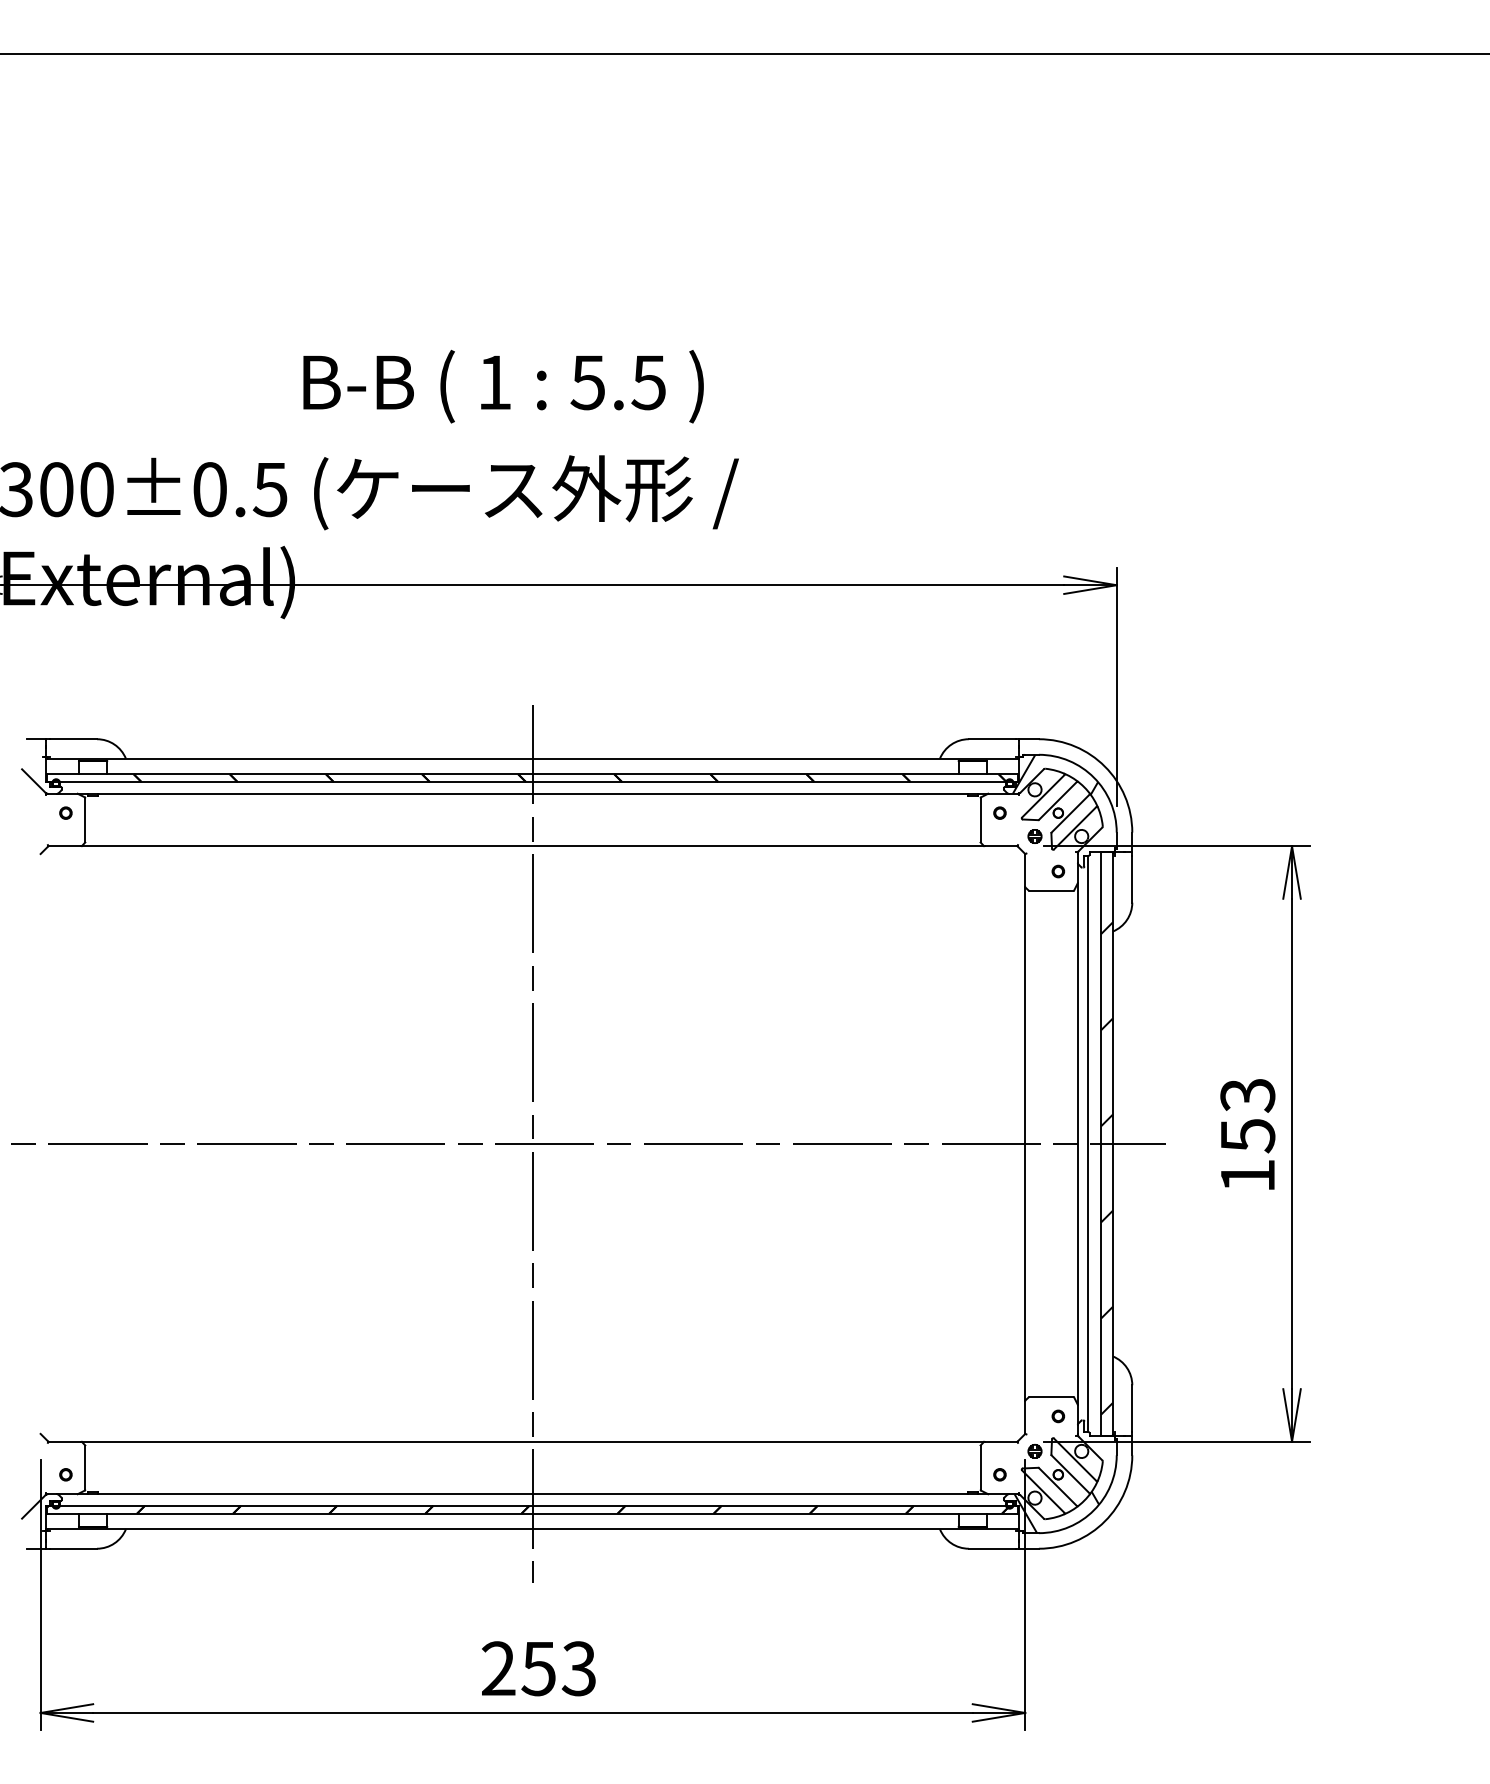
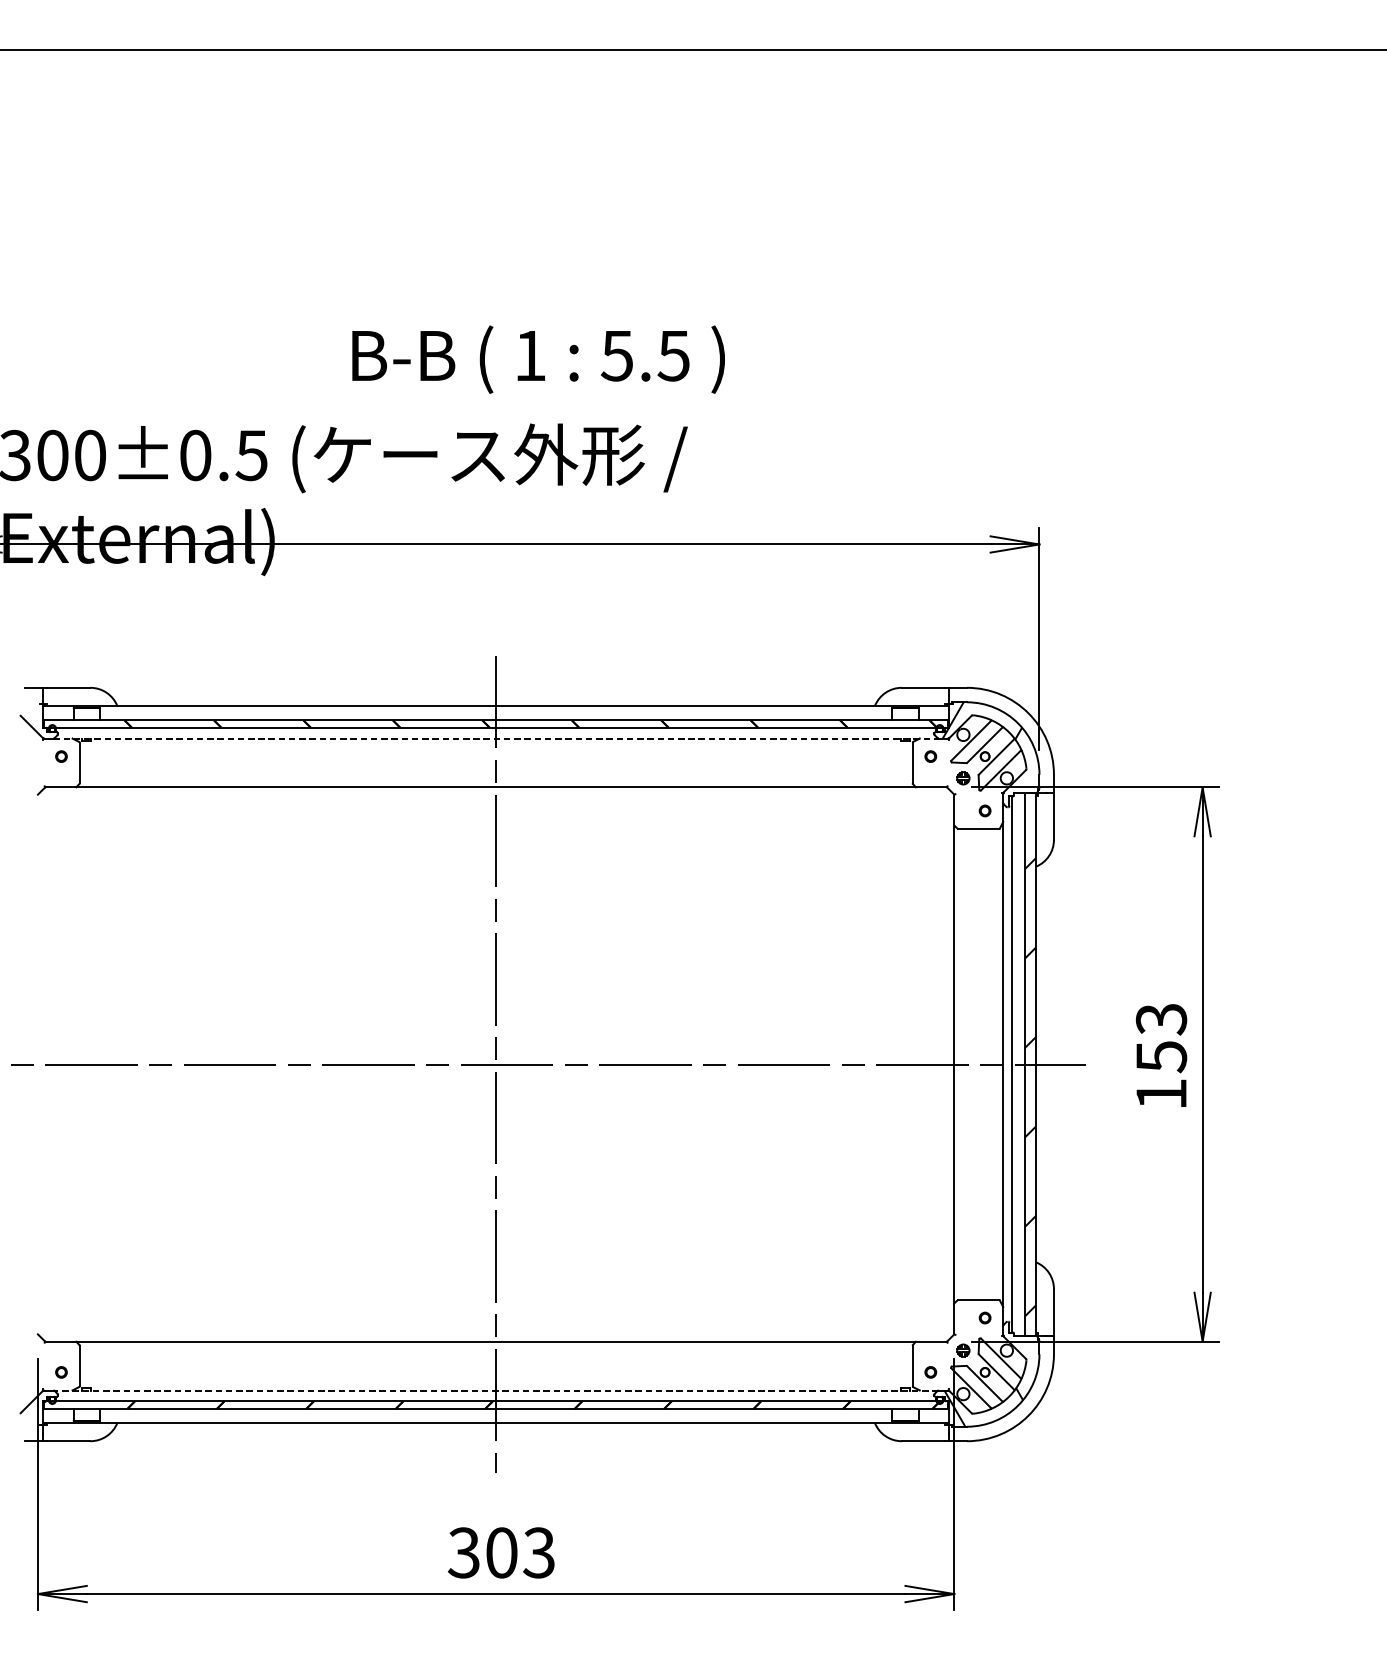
text: (503, 386) -> (538, 359), moved
line: (532, 793) -> (495, 738), solid -> dashed
line: (532, 1494) -> (495, 1390), solid -> dashed
text: (518, 1668) -> (482, 1552), 253 -> 303

